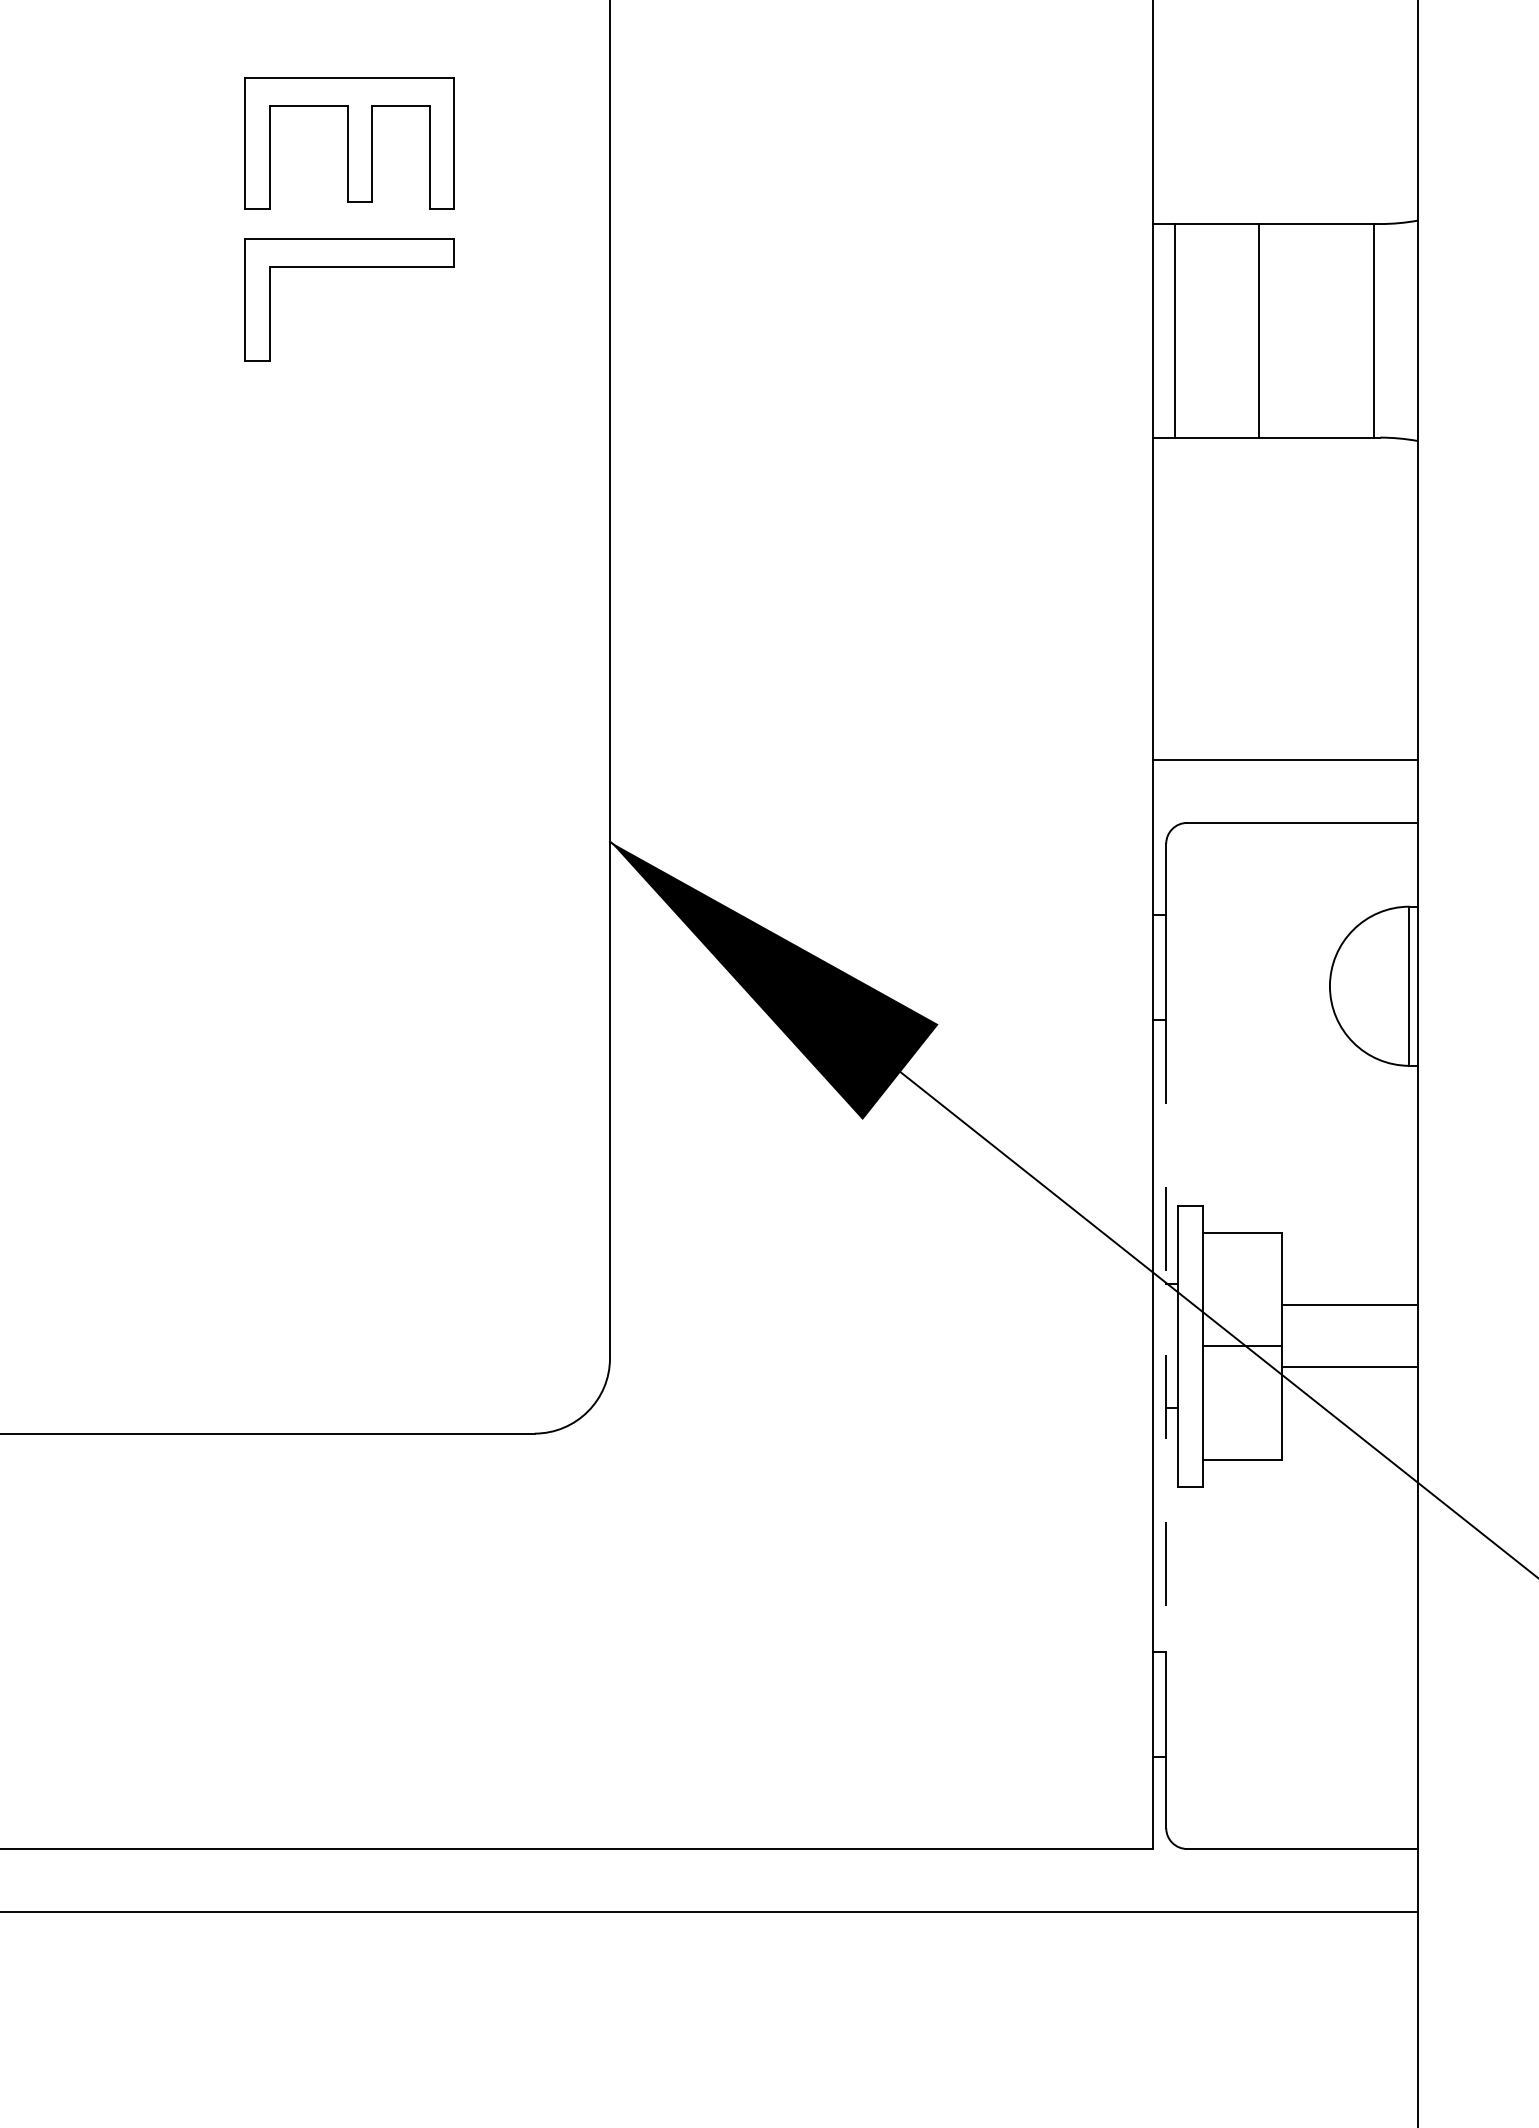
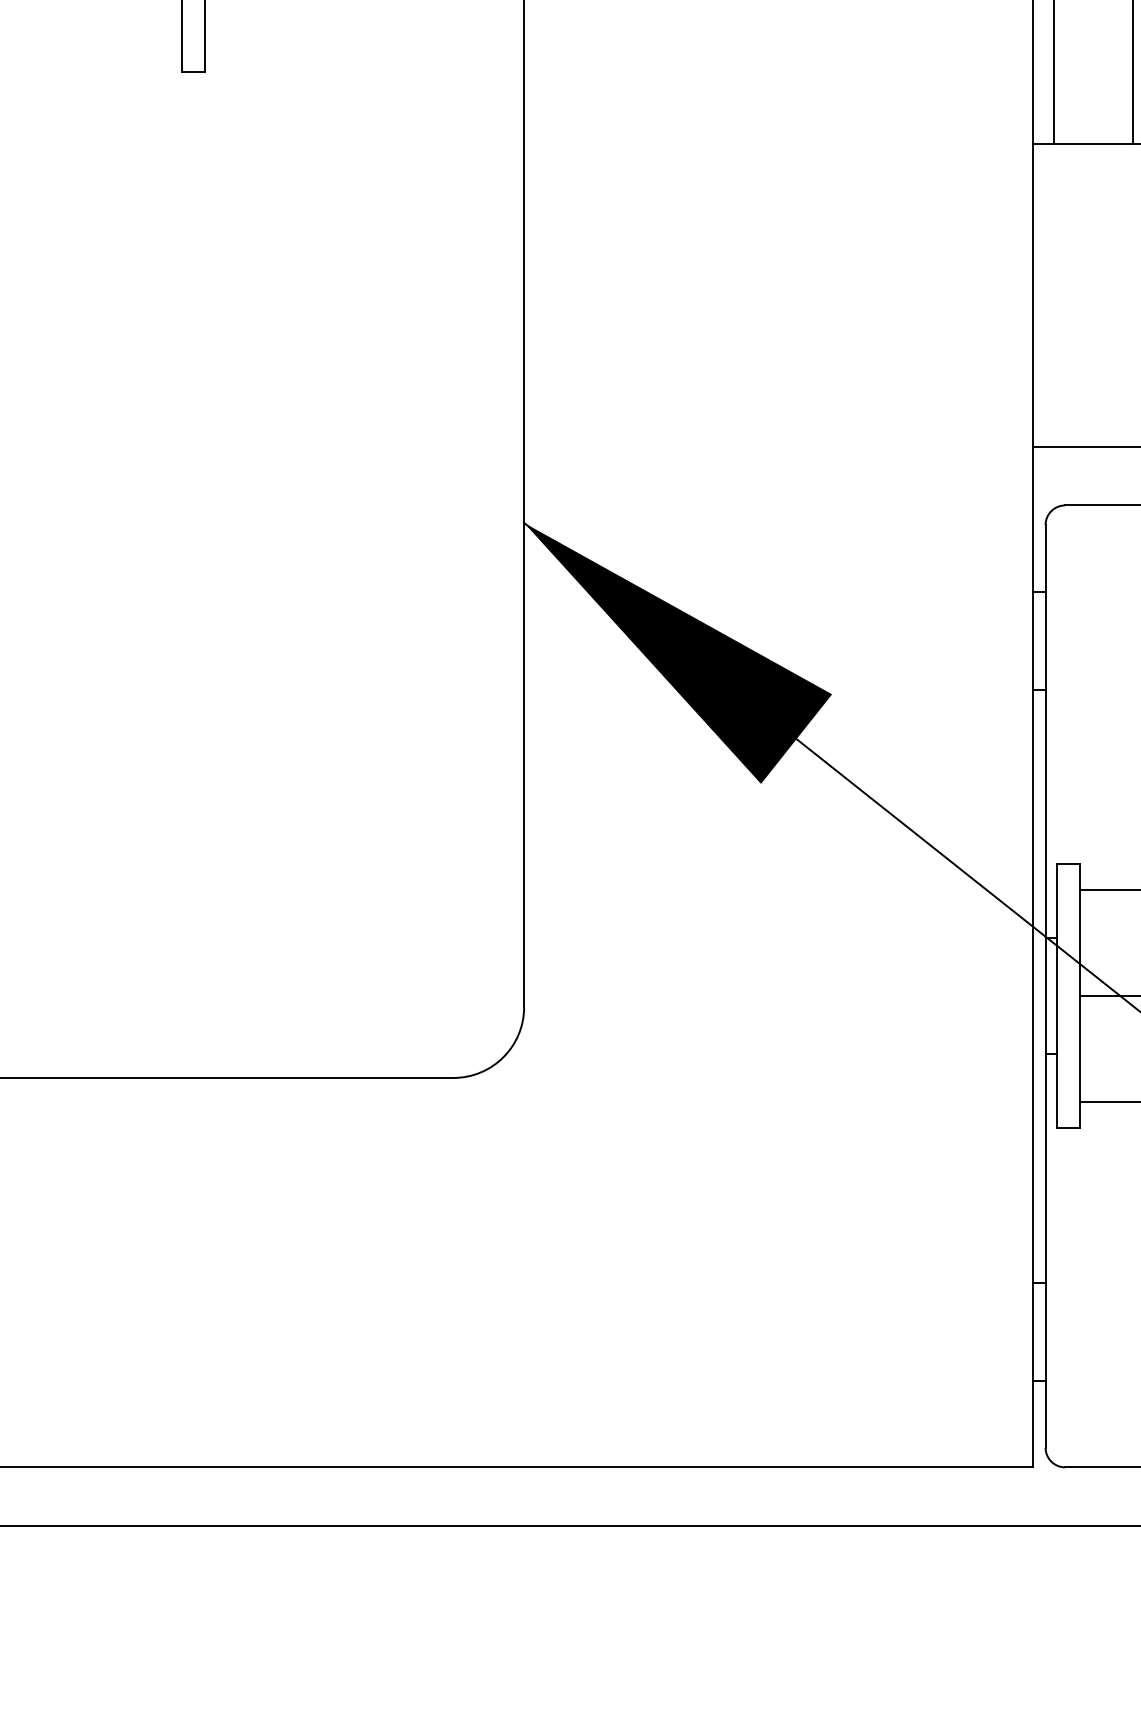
line: (1166, 1336) -> (1045, 986), dashed -> solid

